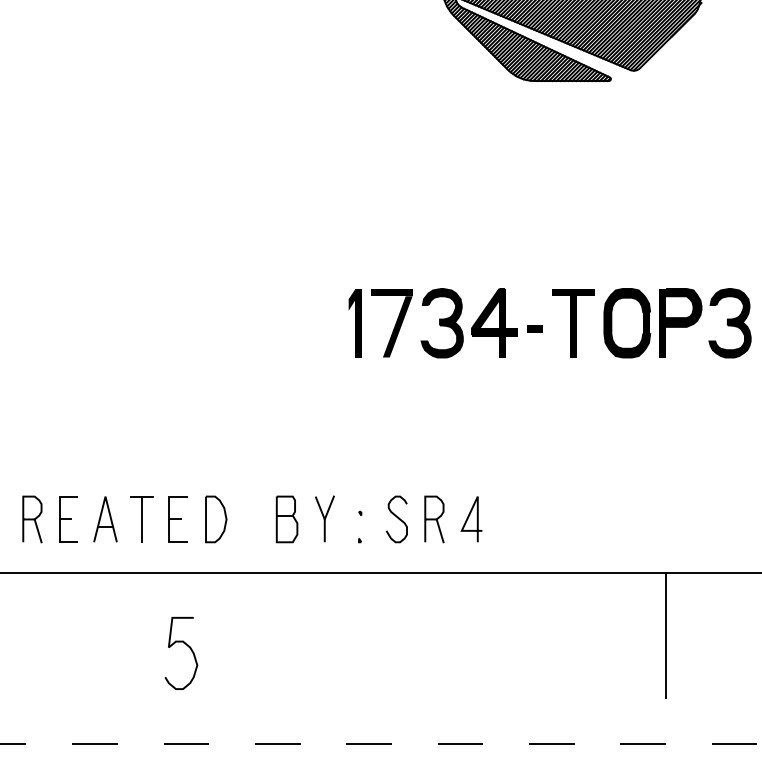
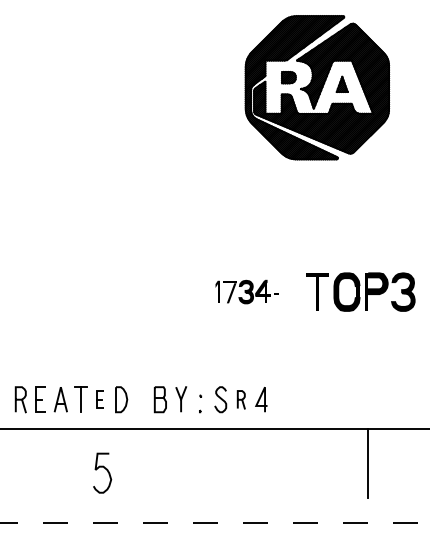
part: (445, 322) -> (247, 291), size x0.6
part: (177, 519) -> (100, 399), size x0.7
part: (434, 519) -> (241, 399), size x0.7

